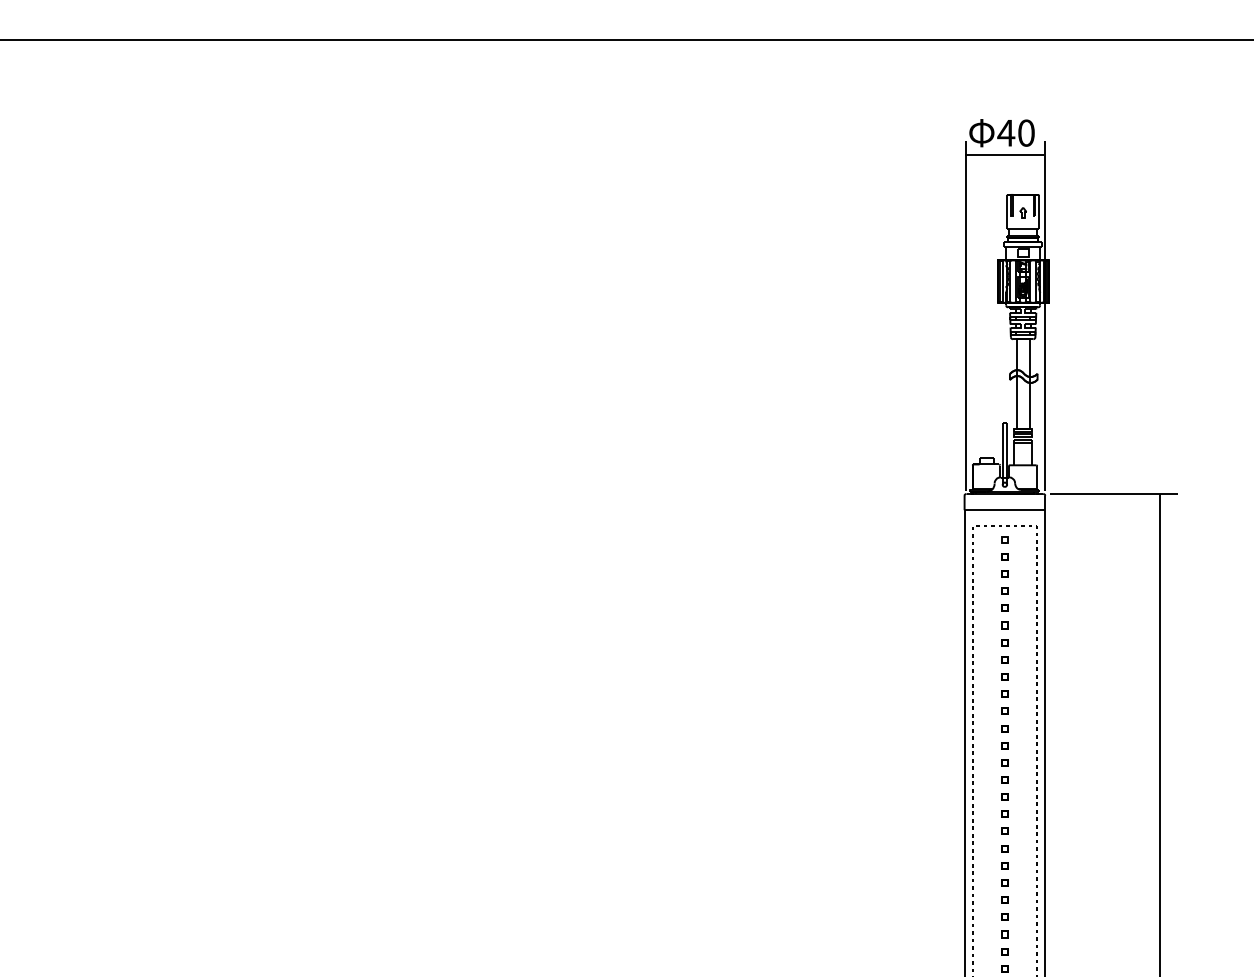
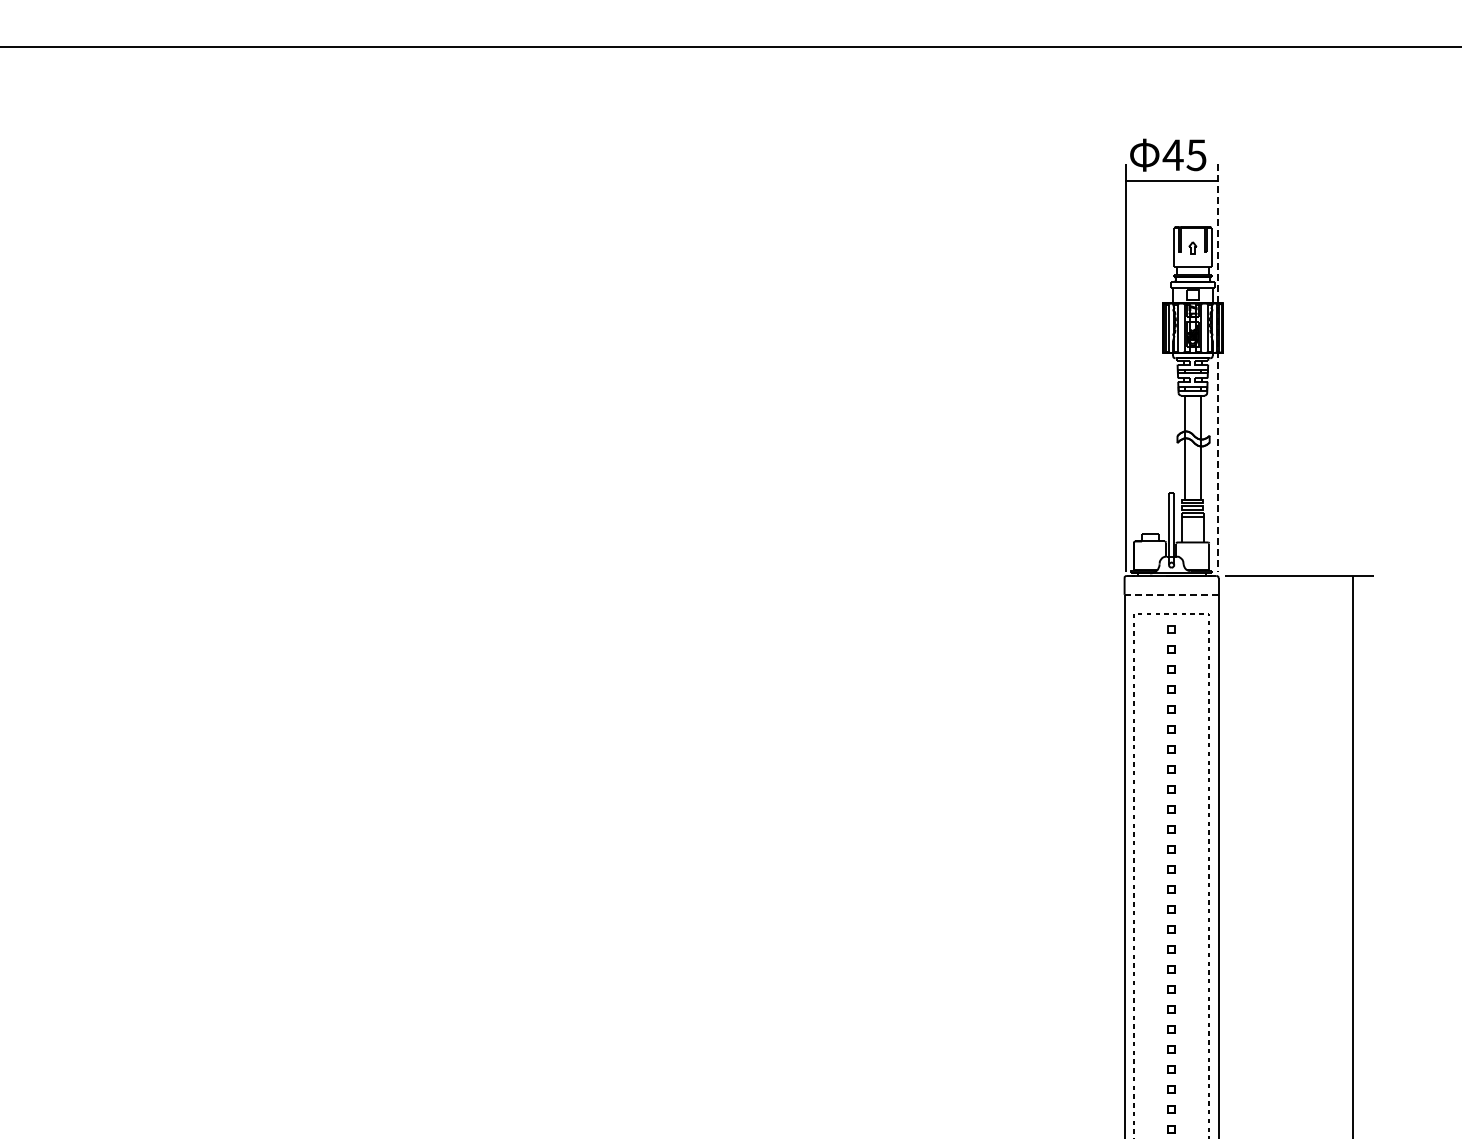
text: (1026, 133) -> (1196, 155), 40 -> 45
line: (1045, 316) -> (1218, 368), solid -> dashed
line: (1004, 509) -> (1171, 594), solid -> dashed

